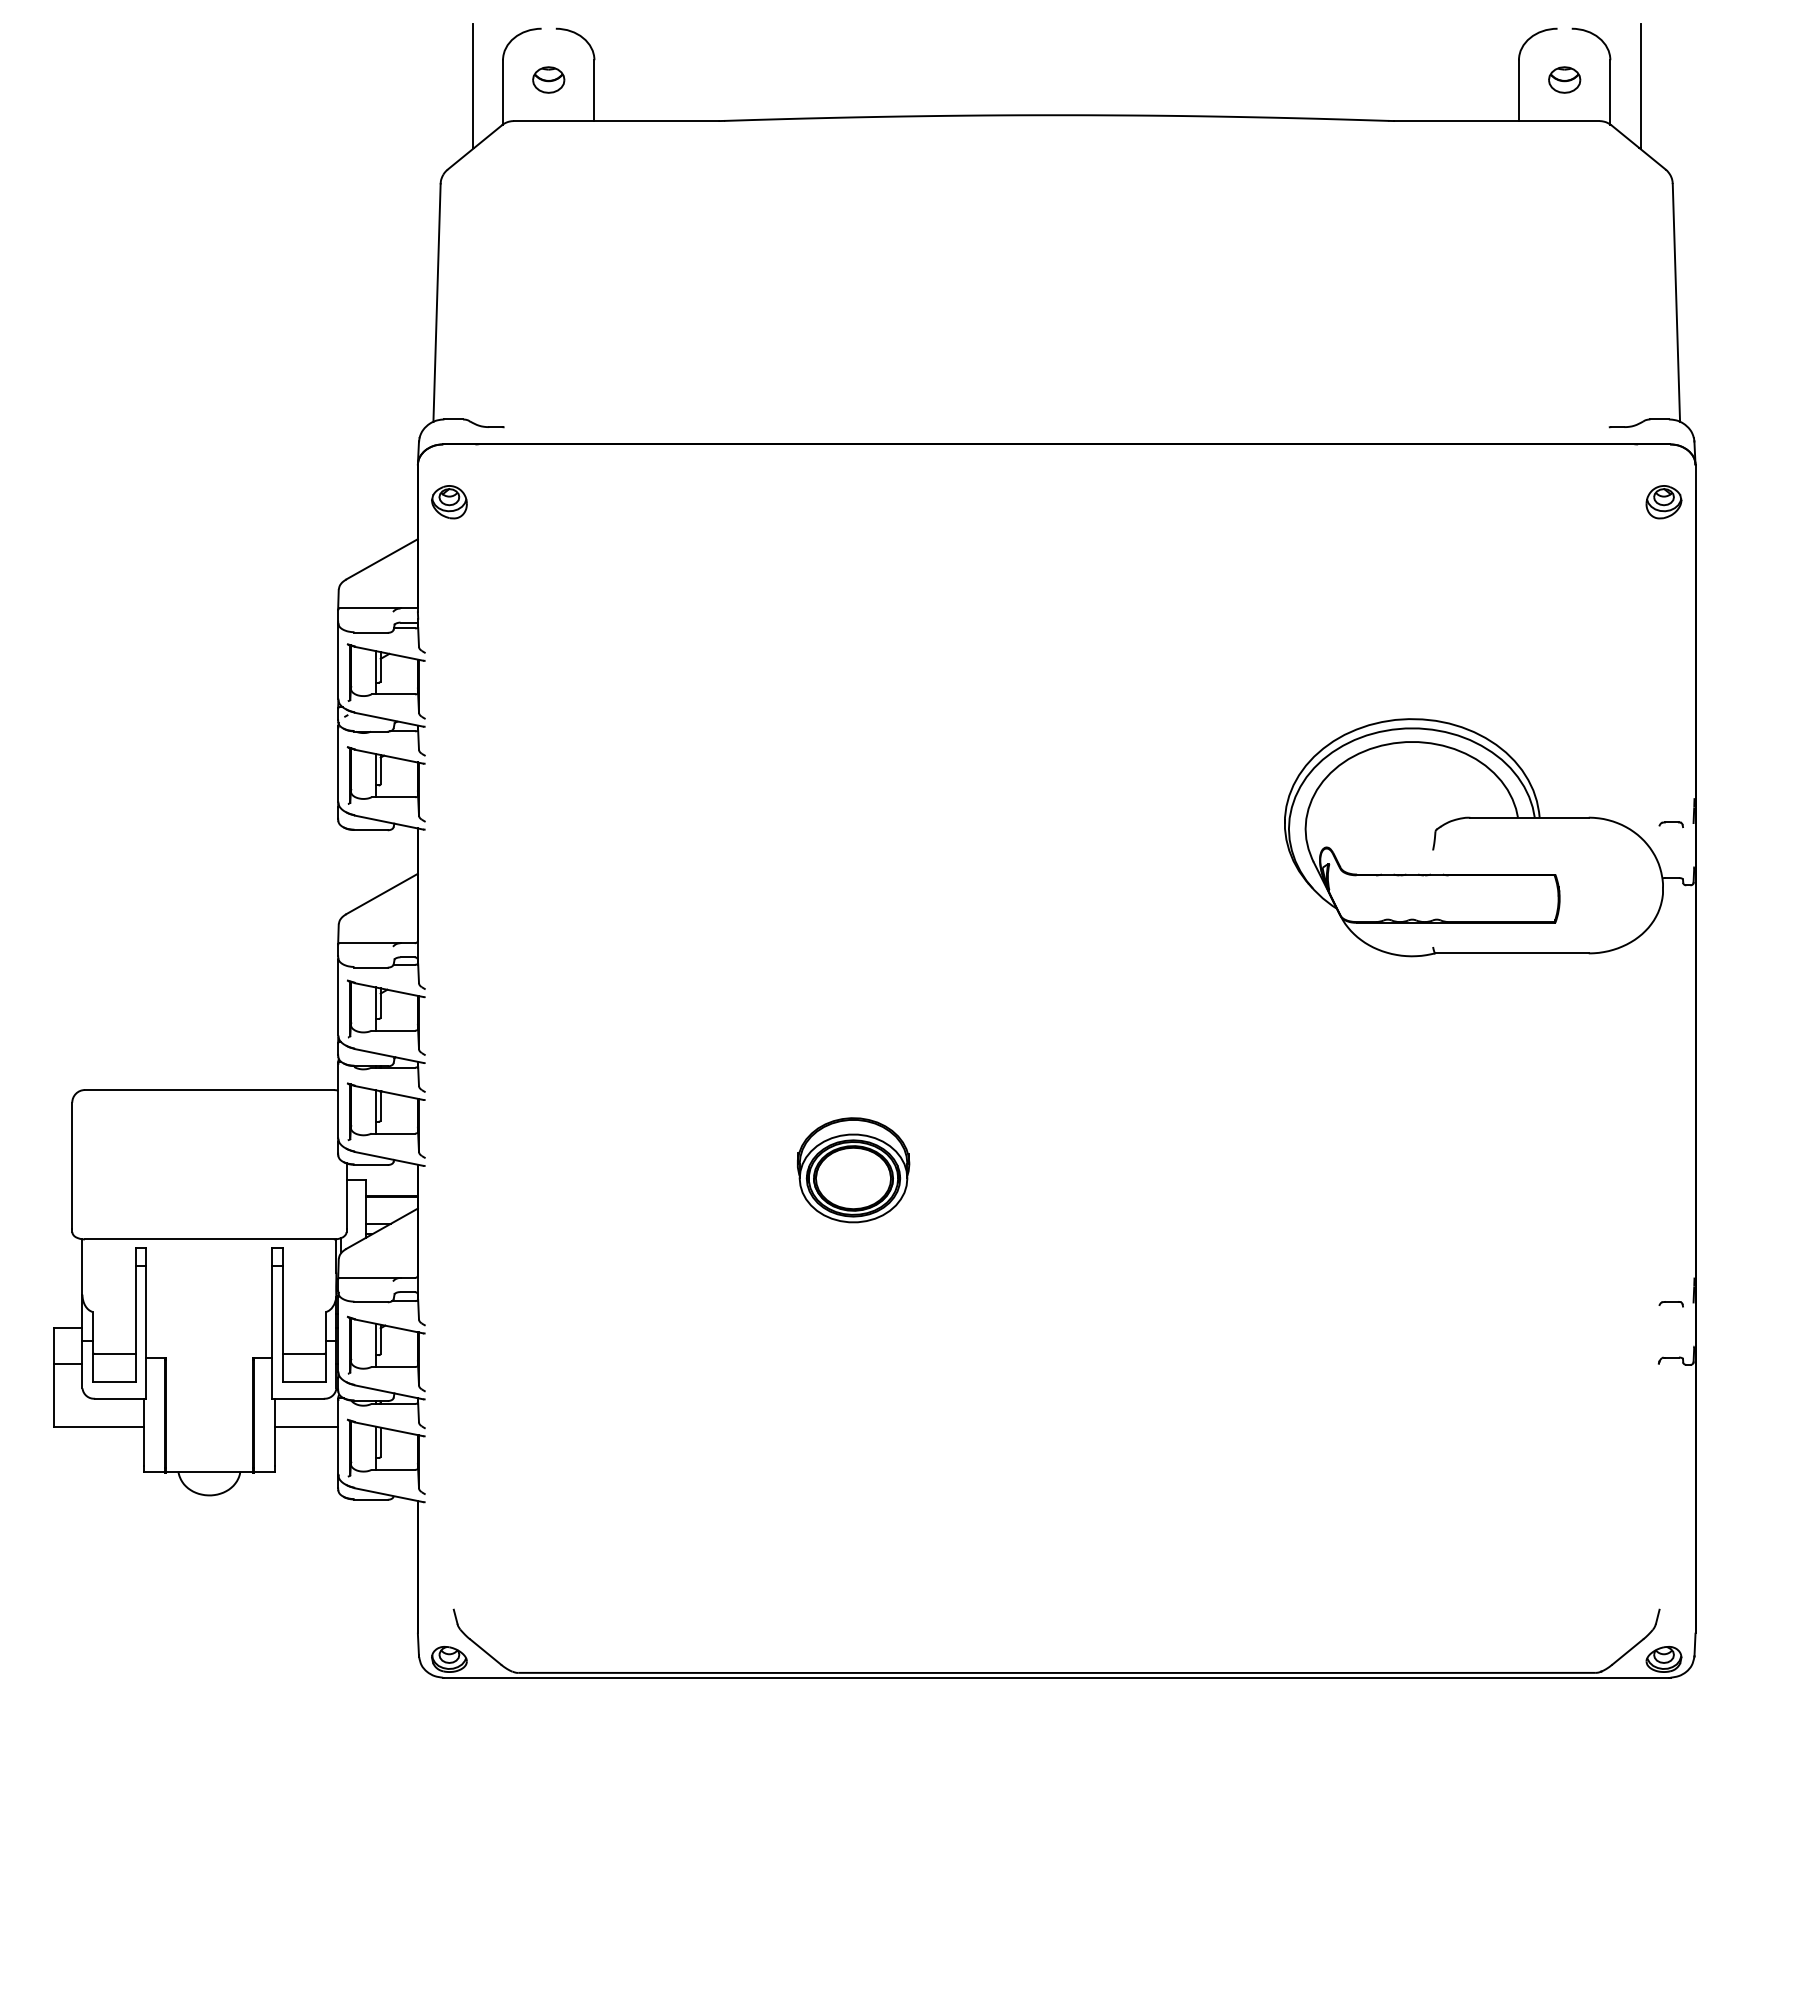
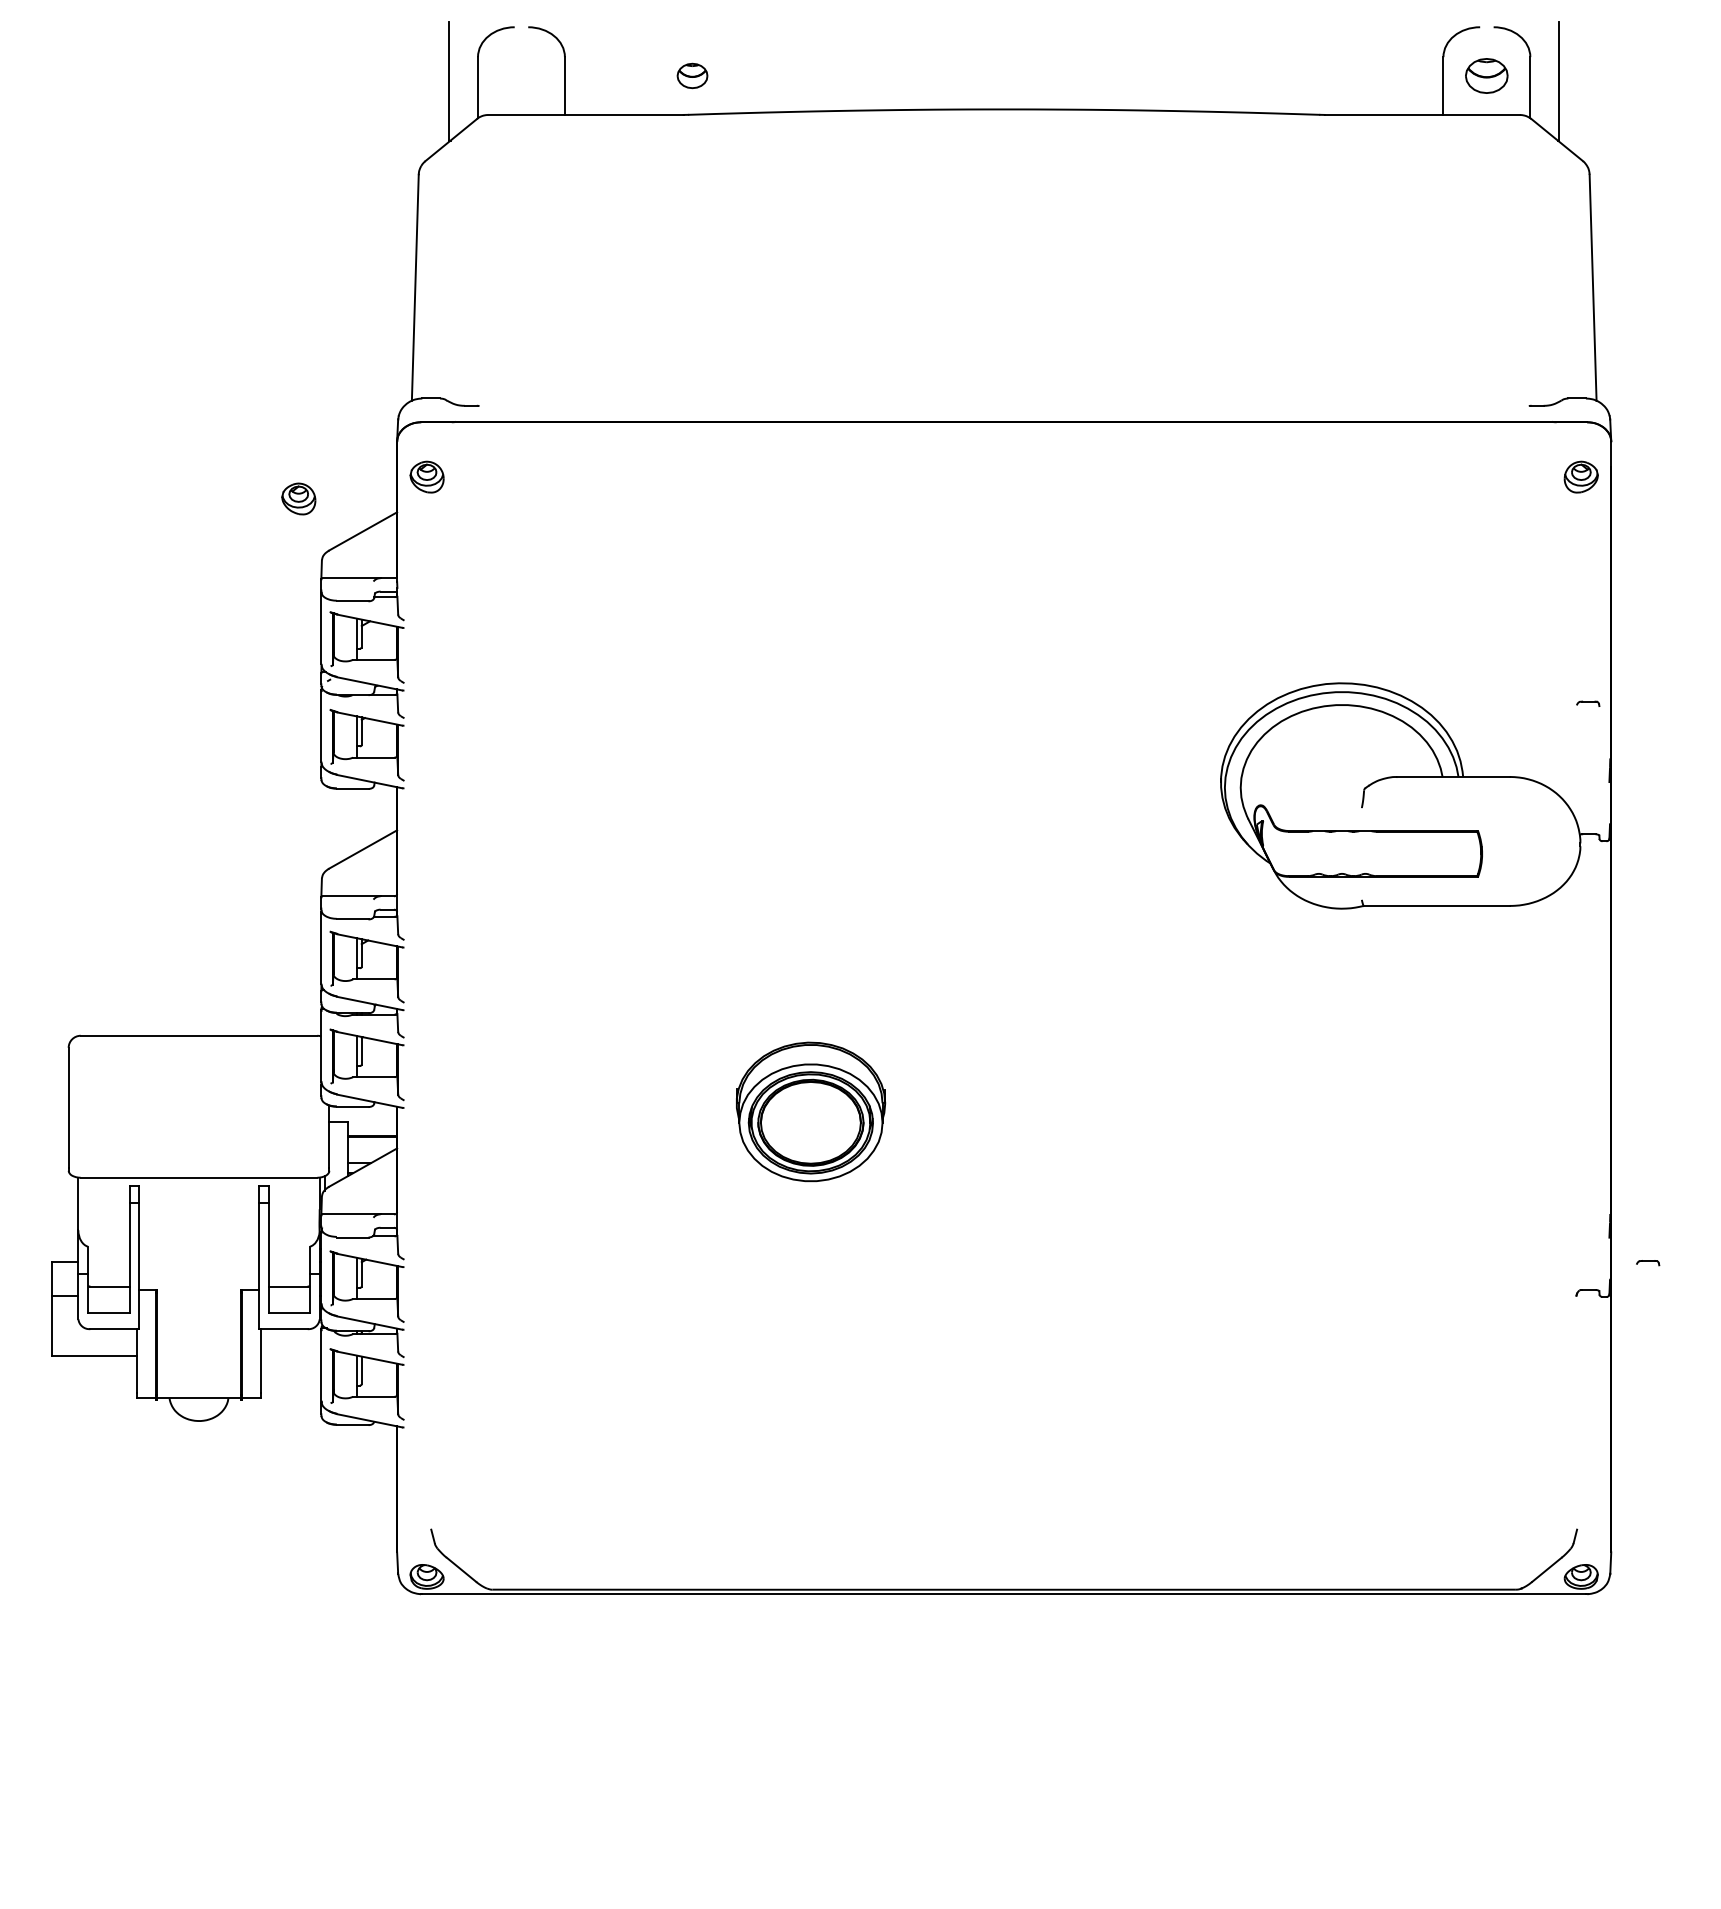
part: (548, 79) -> (692, 75), moved
part: (1564, 79) -> (1486, 75), size x1.4
part: (314, 525) -> (298, 499), added
part: (1670, 824) -> (1587, 703), moved
part: (853, 1170) -> (811, 1112), size x1.4
part: (1670, 1304) -> (1647, 1263), moved
line: (306, 1426) -> (291, 1355), removed

